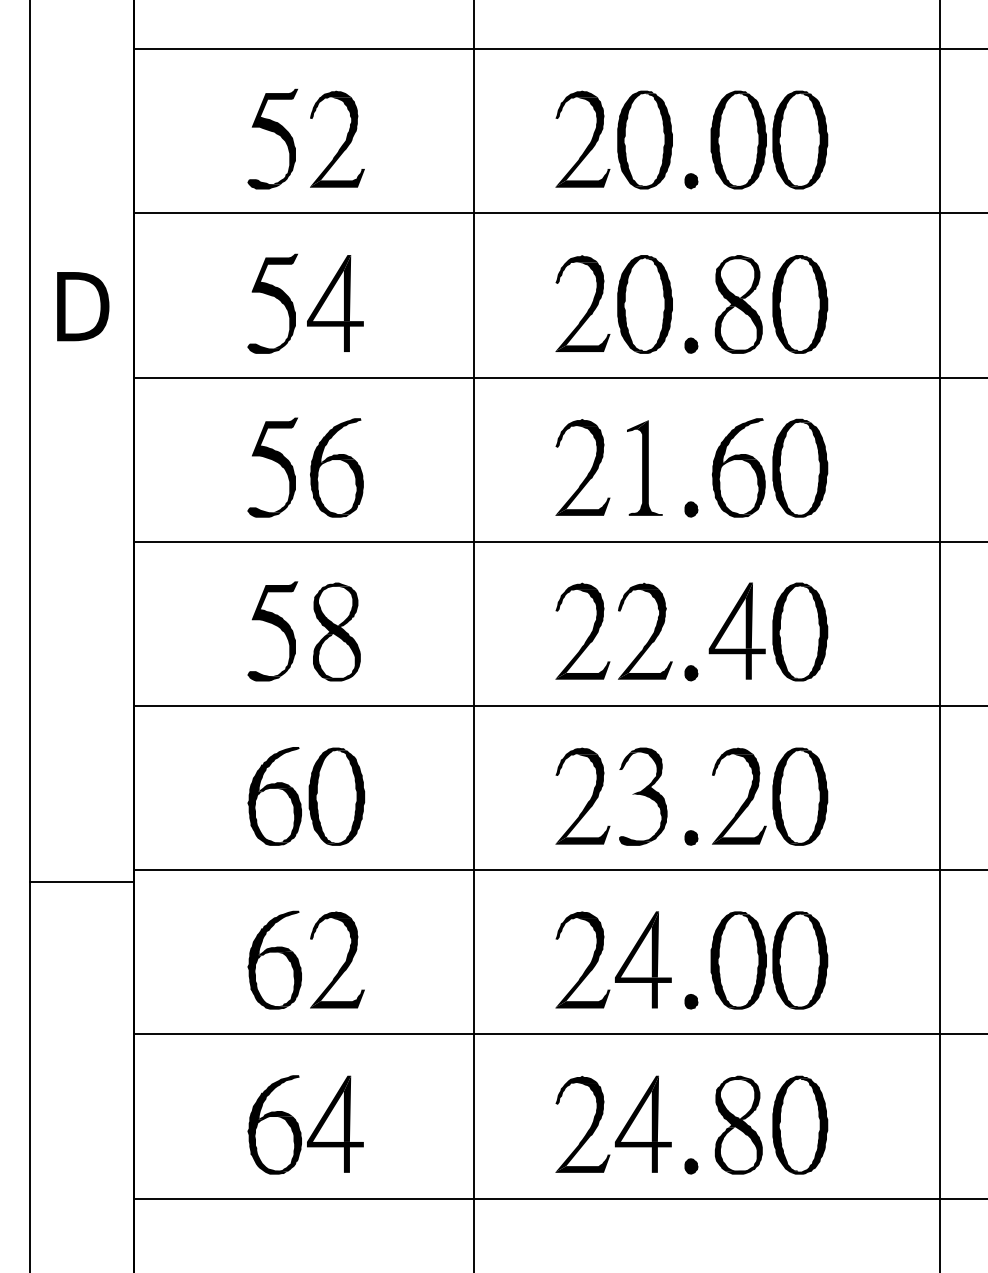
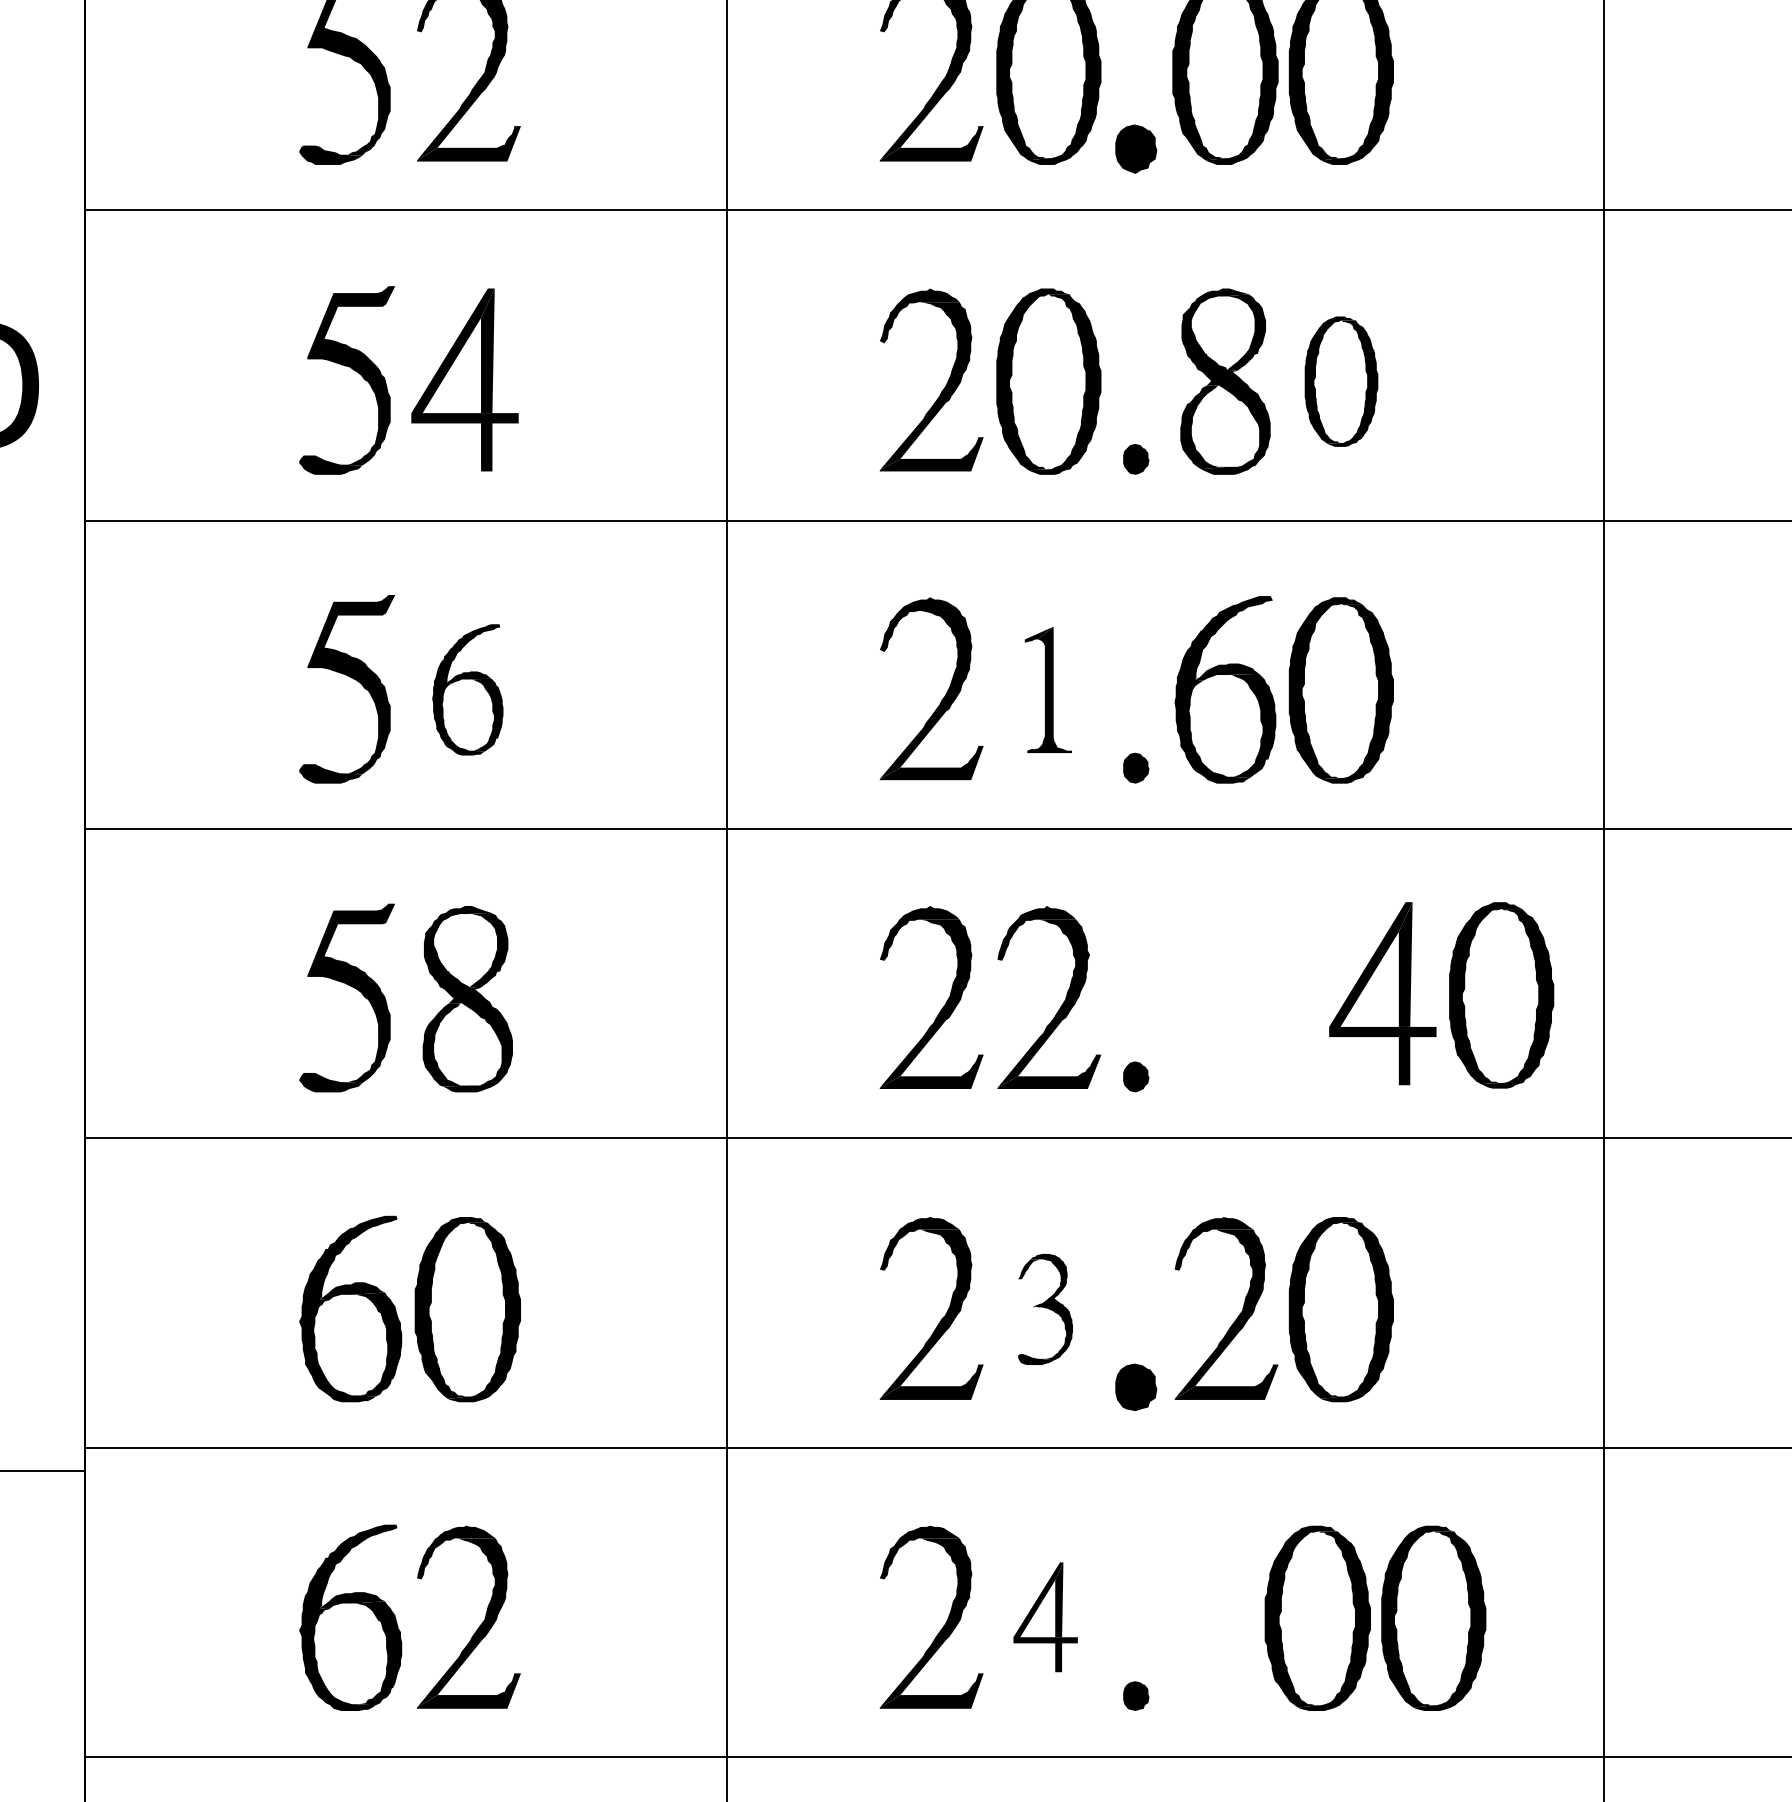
part: (691, 181) -> (1136, 149), size x1.6
part: (800, 304) -> (1341, 381), size x0.7
part: (336, 467) -> (467, 689), size x0.7
part: (644, 467) -> (1047, 689), size x0.7
part: (768, 631) -> (1441, 994), moved
part: (643, 796) -> (1045, 1309), size x0.6
part: (691, 837) -> (1136, 1386), size x1.6
part: (643, 959) -> (1045, 1616), size x0.6
part: (769, 960) -> (1375, 1618), moved

